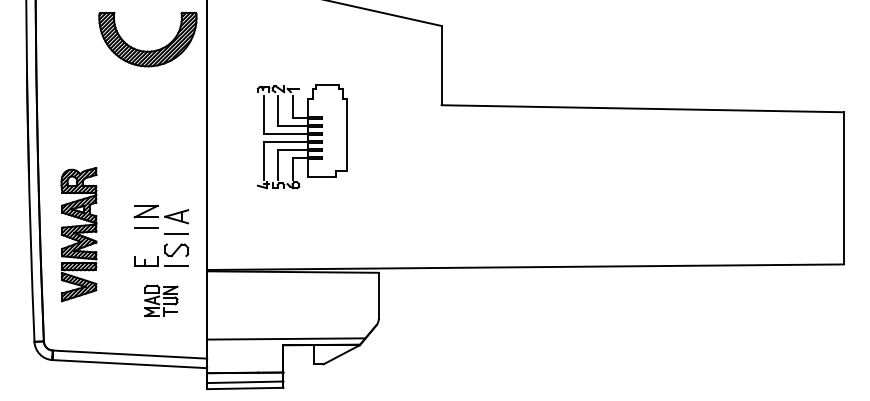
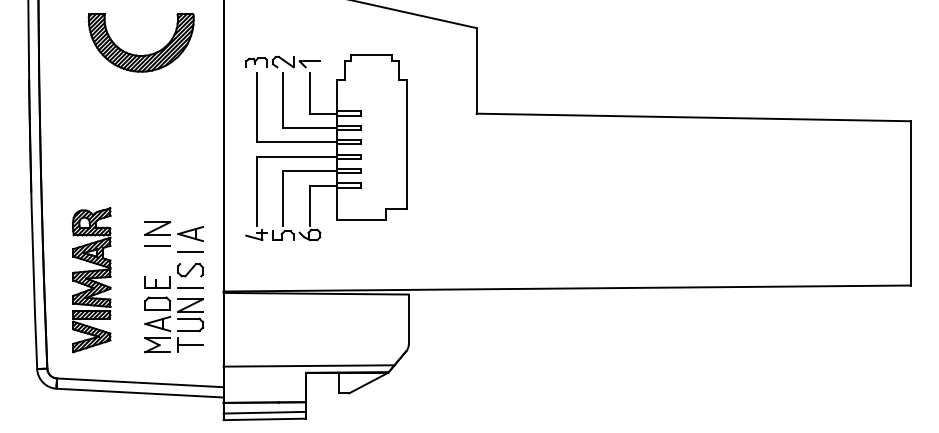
part: (147, 50) -> (140, 54), moved
part: (302, 136) -> (326, 147), size x1.67
part: (78, 234) -> (91, 280), moved
part: (161, 300) -> (174, 324), size x1.67

